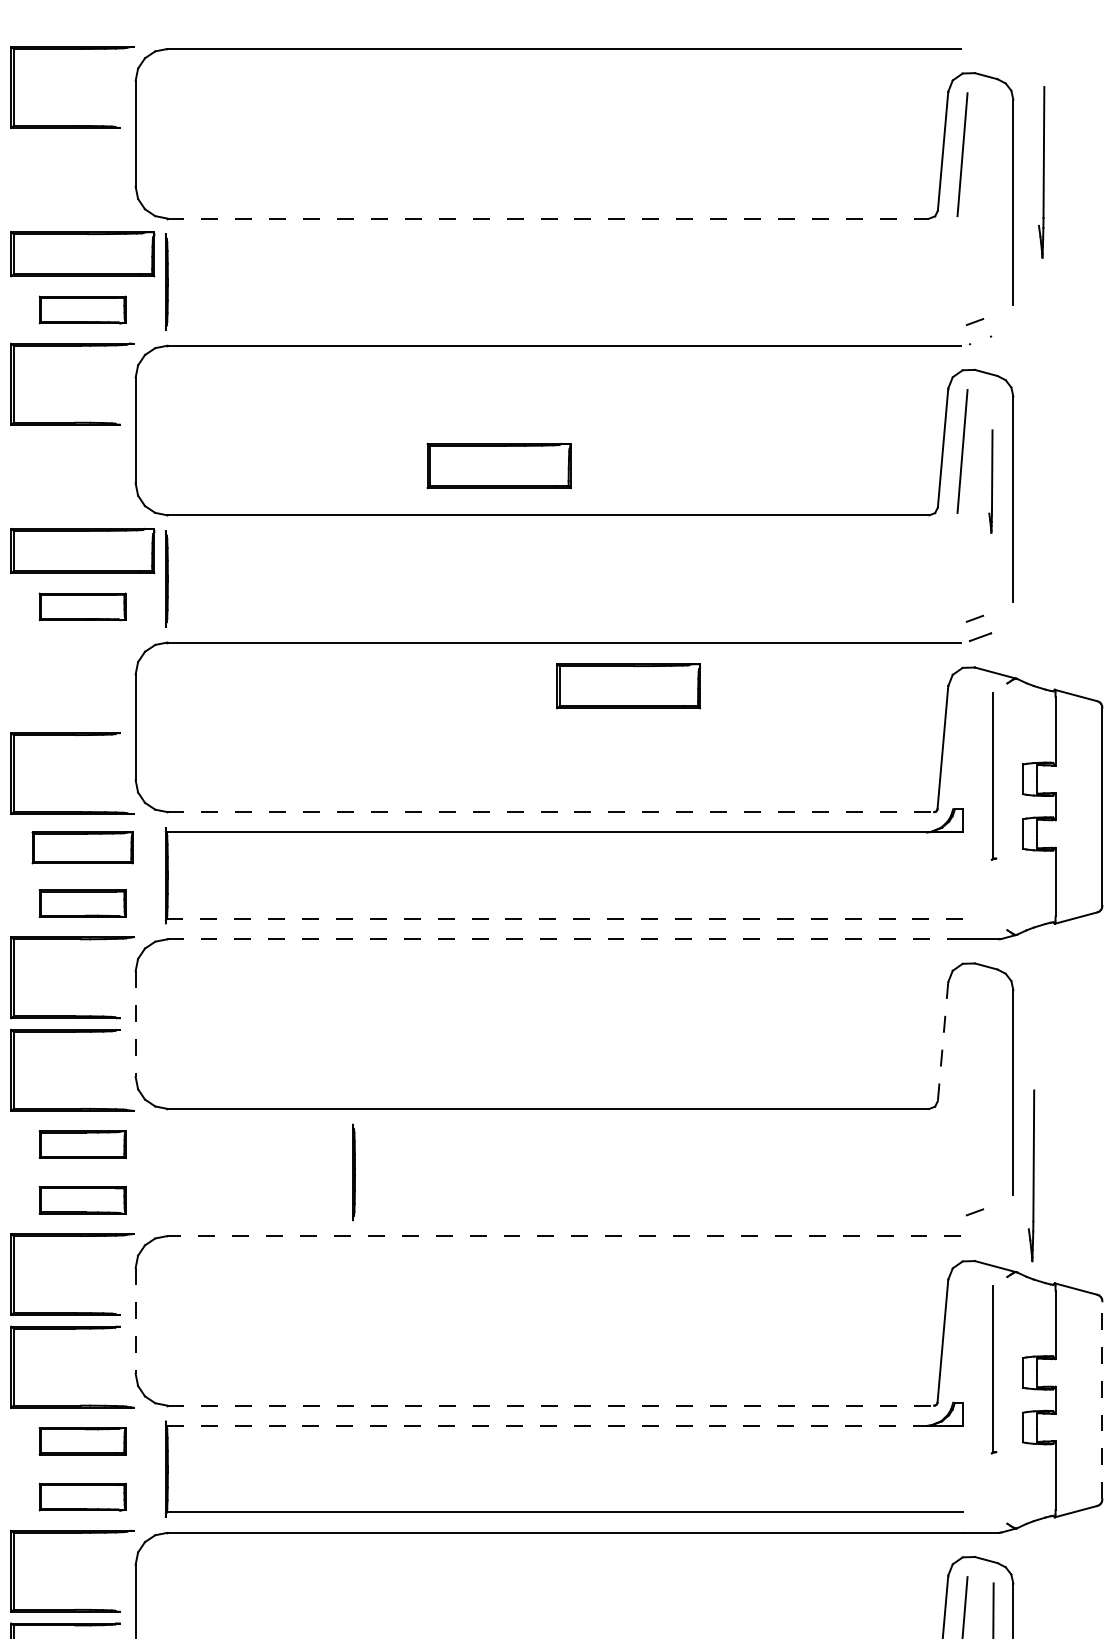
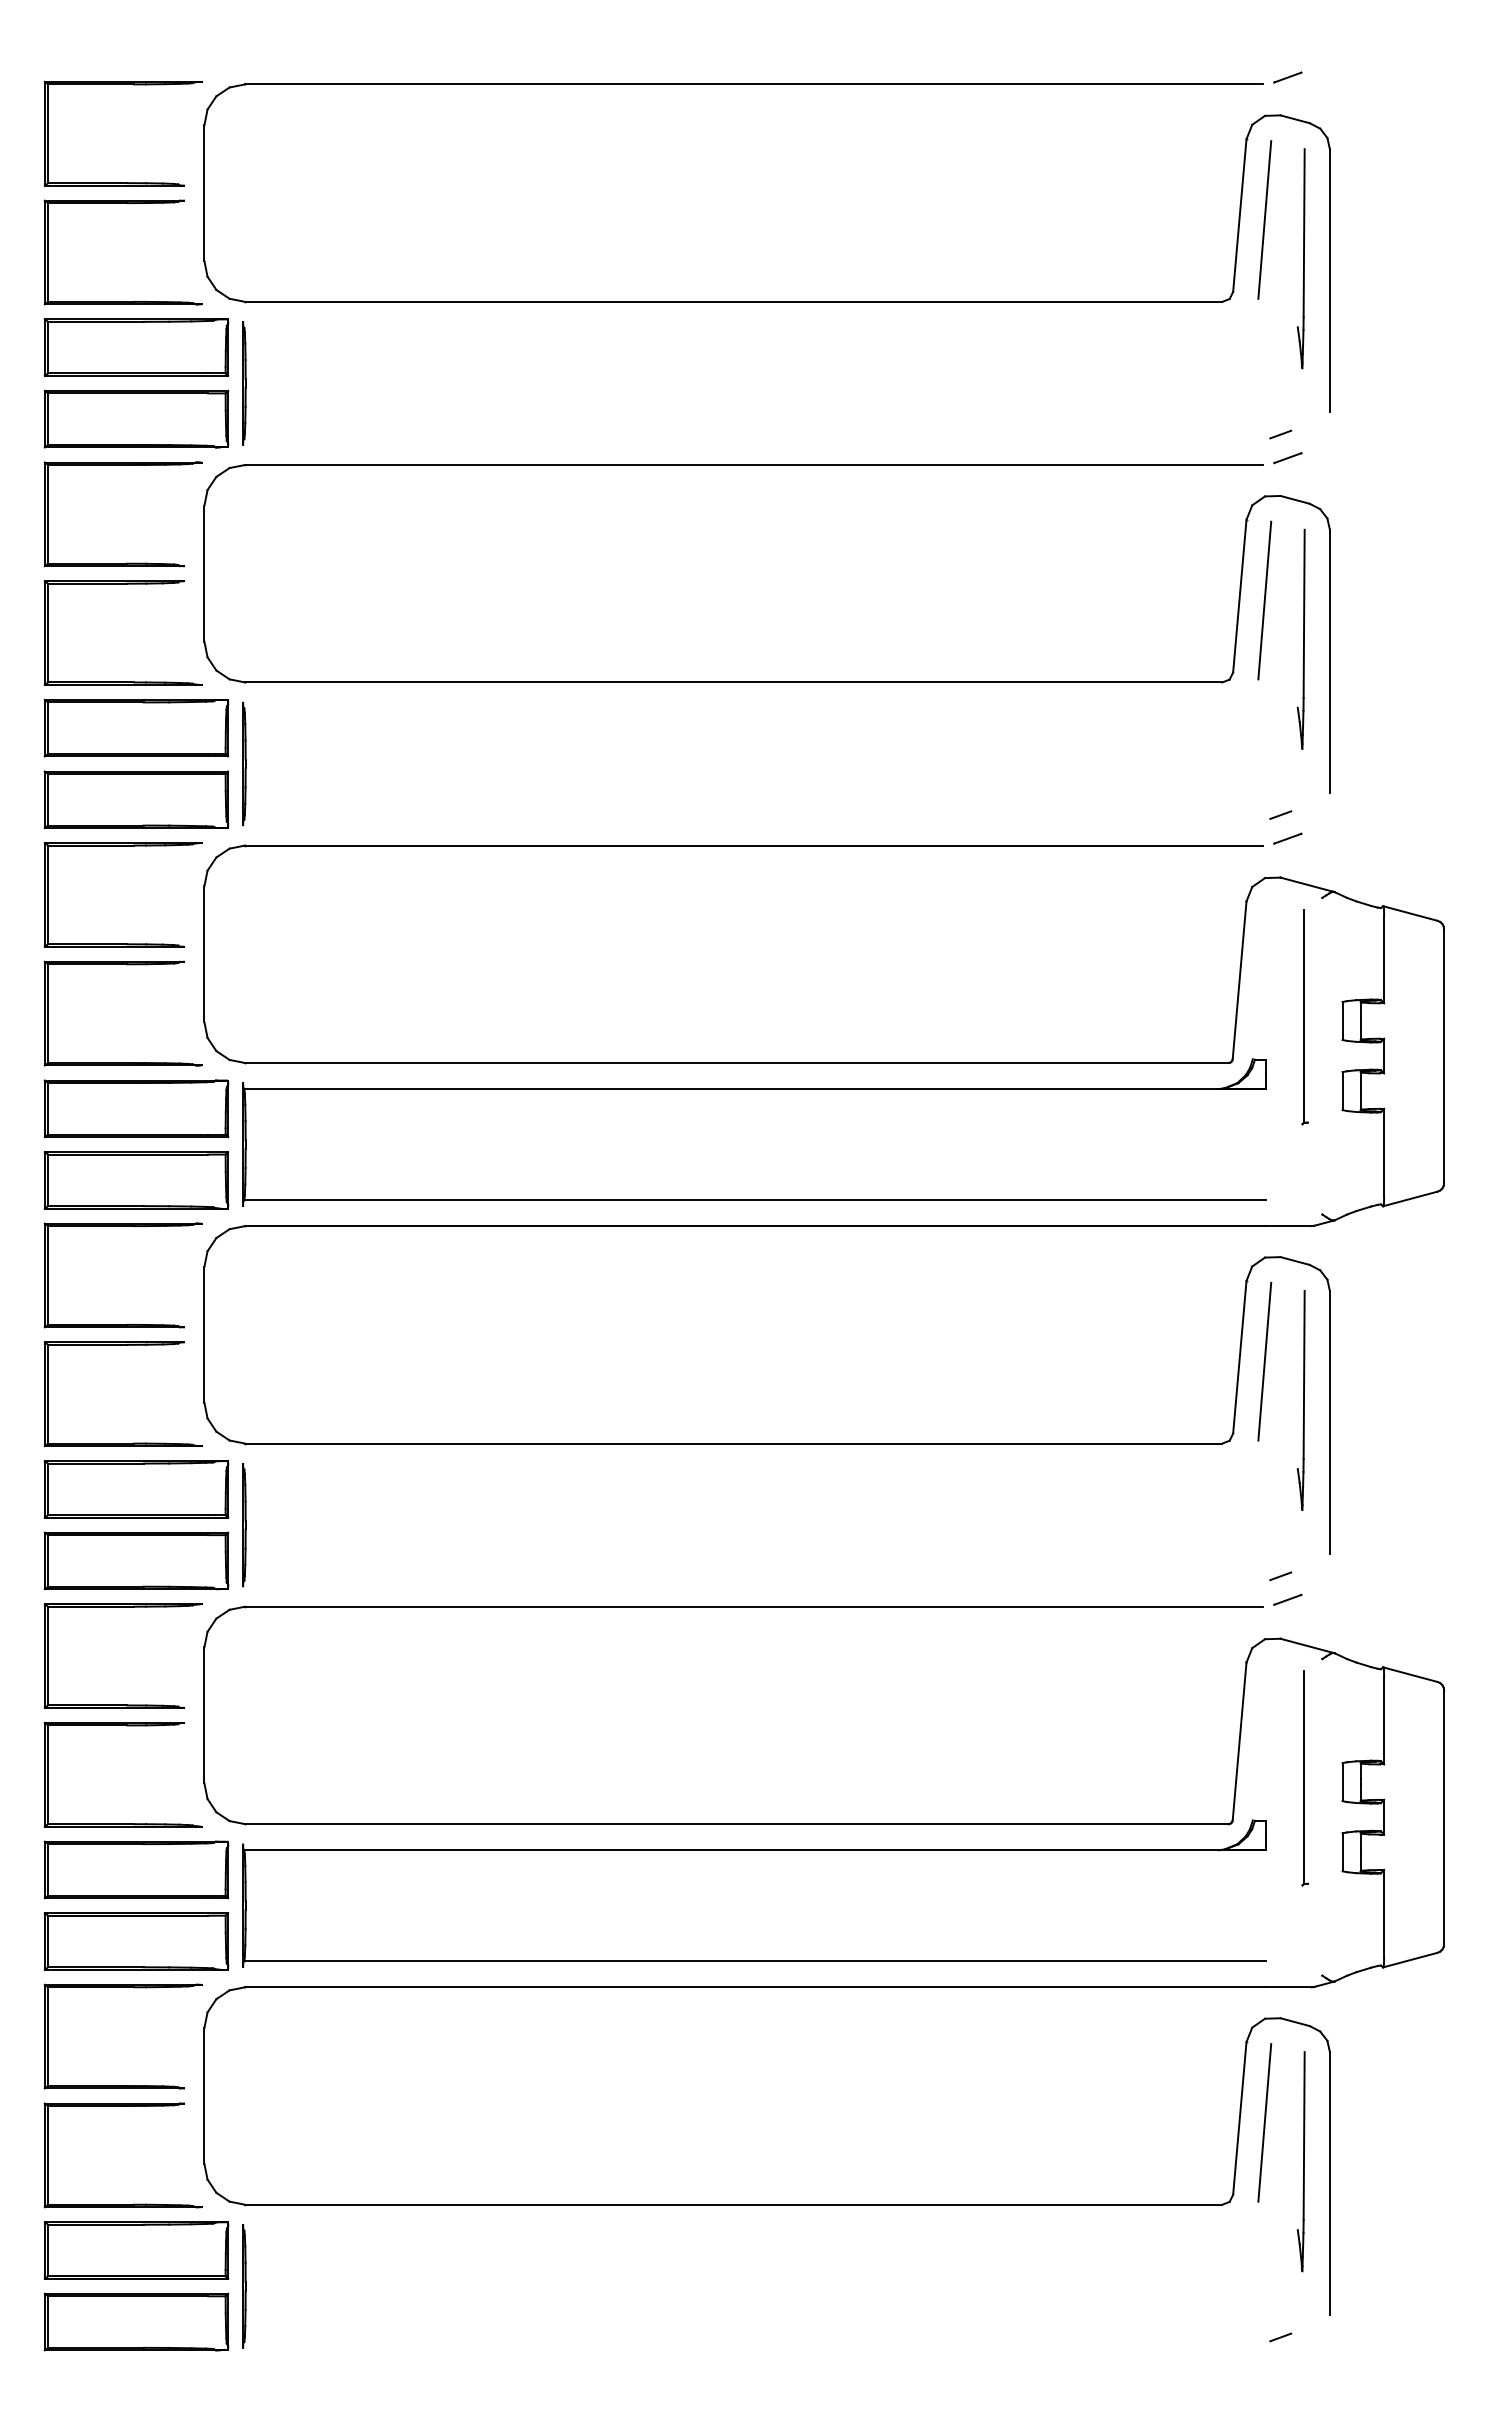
line: (980, 43) -> (1287, 77), added
part: (71, 141) -> (122, 203), added
part: (1041, 172) -> (1300, 258), moved
line: (548, 218) -> (733, 301), dashed -> solid
part: (82, 309) -> (136, 418), size x1.67
line: (980, 340) -> (1287, 458), added
part: (71, 438) -> (122, 584), added
part: (499, 465) -> (670, 618), removed
part: (990, 481) -> (1300, 638), size x1.67
part: (82, 606) -> (136, 799), size x1.67
part: (71, 643) -> (122, 846), added
part: (628, 686) -> (836, 901), removed
line: (550, 812) -> (736, 1063), dashed -> solid
part: (82, 847) -> (136, 1108), size x1.43
part: (82, 903) -> (136, 1180), size x1.67
line: (565, 919) -> (755, 1200), dashed -> solid
line: (565, 939) -> (755, 1226), dashed -> solid
line: (135, 1023) -> (204, 1334), dashed -> solid
line: (942, 1041) -> (1239, 1357), dashed -> solid
line: (962, 1044) -> (1264, 1361), added
part: (82, 1144) -> (136, 1489), size x1.67
line: (353, 1172) -> (243, 1525), moved
part: (1030, 1175) -> (1300, 1400), moved
part: (82, 1200) -> (136, 1560), size x1.67
line: (980, 1230) -> (1287, 1599), added
line: (563, 1235) -> (753, 1606), dashed -> solid
line: (135, 1320) -> (204, 1715), dashed -> solid
line: (1102, 1400) -> (1444, 1817), dashed -> solid
line: (550, 1405) -> (736, 1824), dashed -> solid
line: (565, 1426) -> (755, 1850), dashed -> solid
part: (82, 1440) -> (136, 1869), size x1.67
part: (82, 1497) -> (136, 1941), size x1.67

